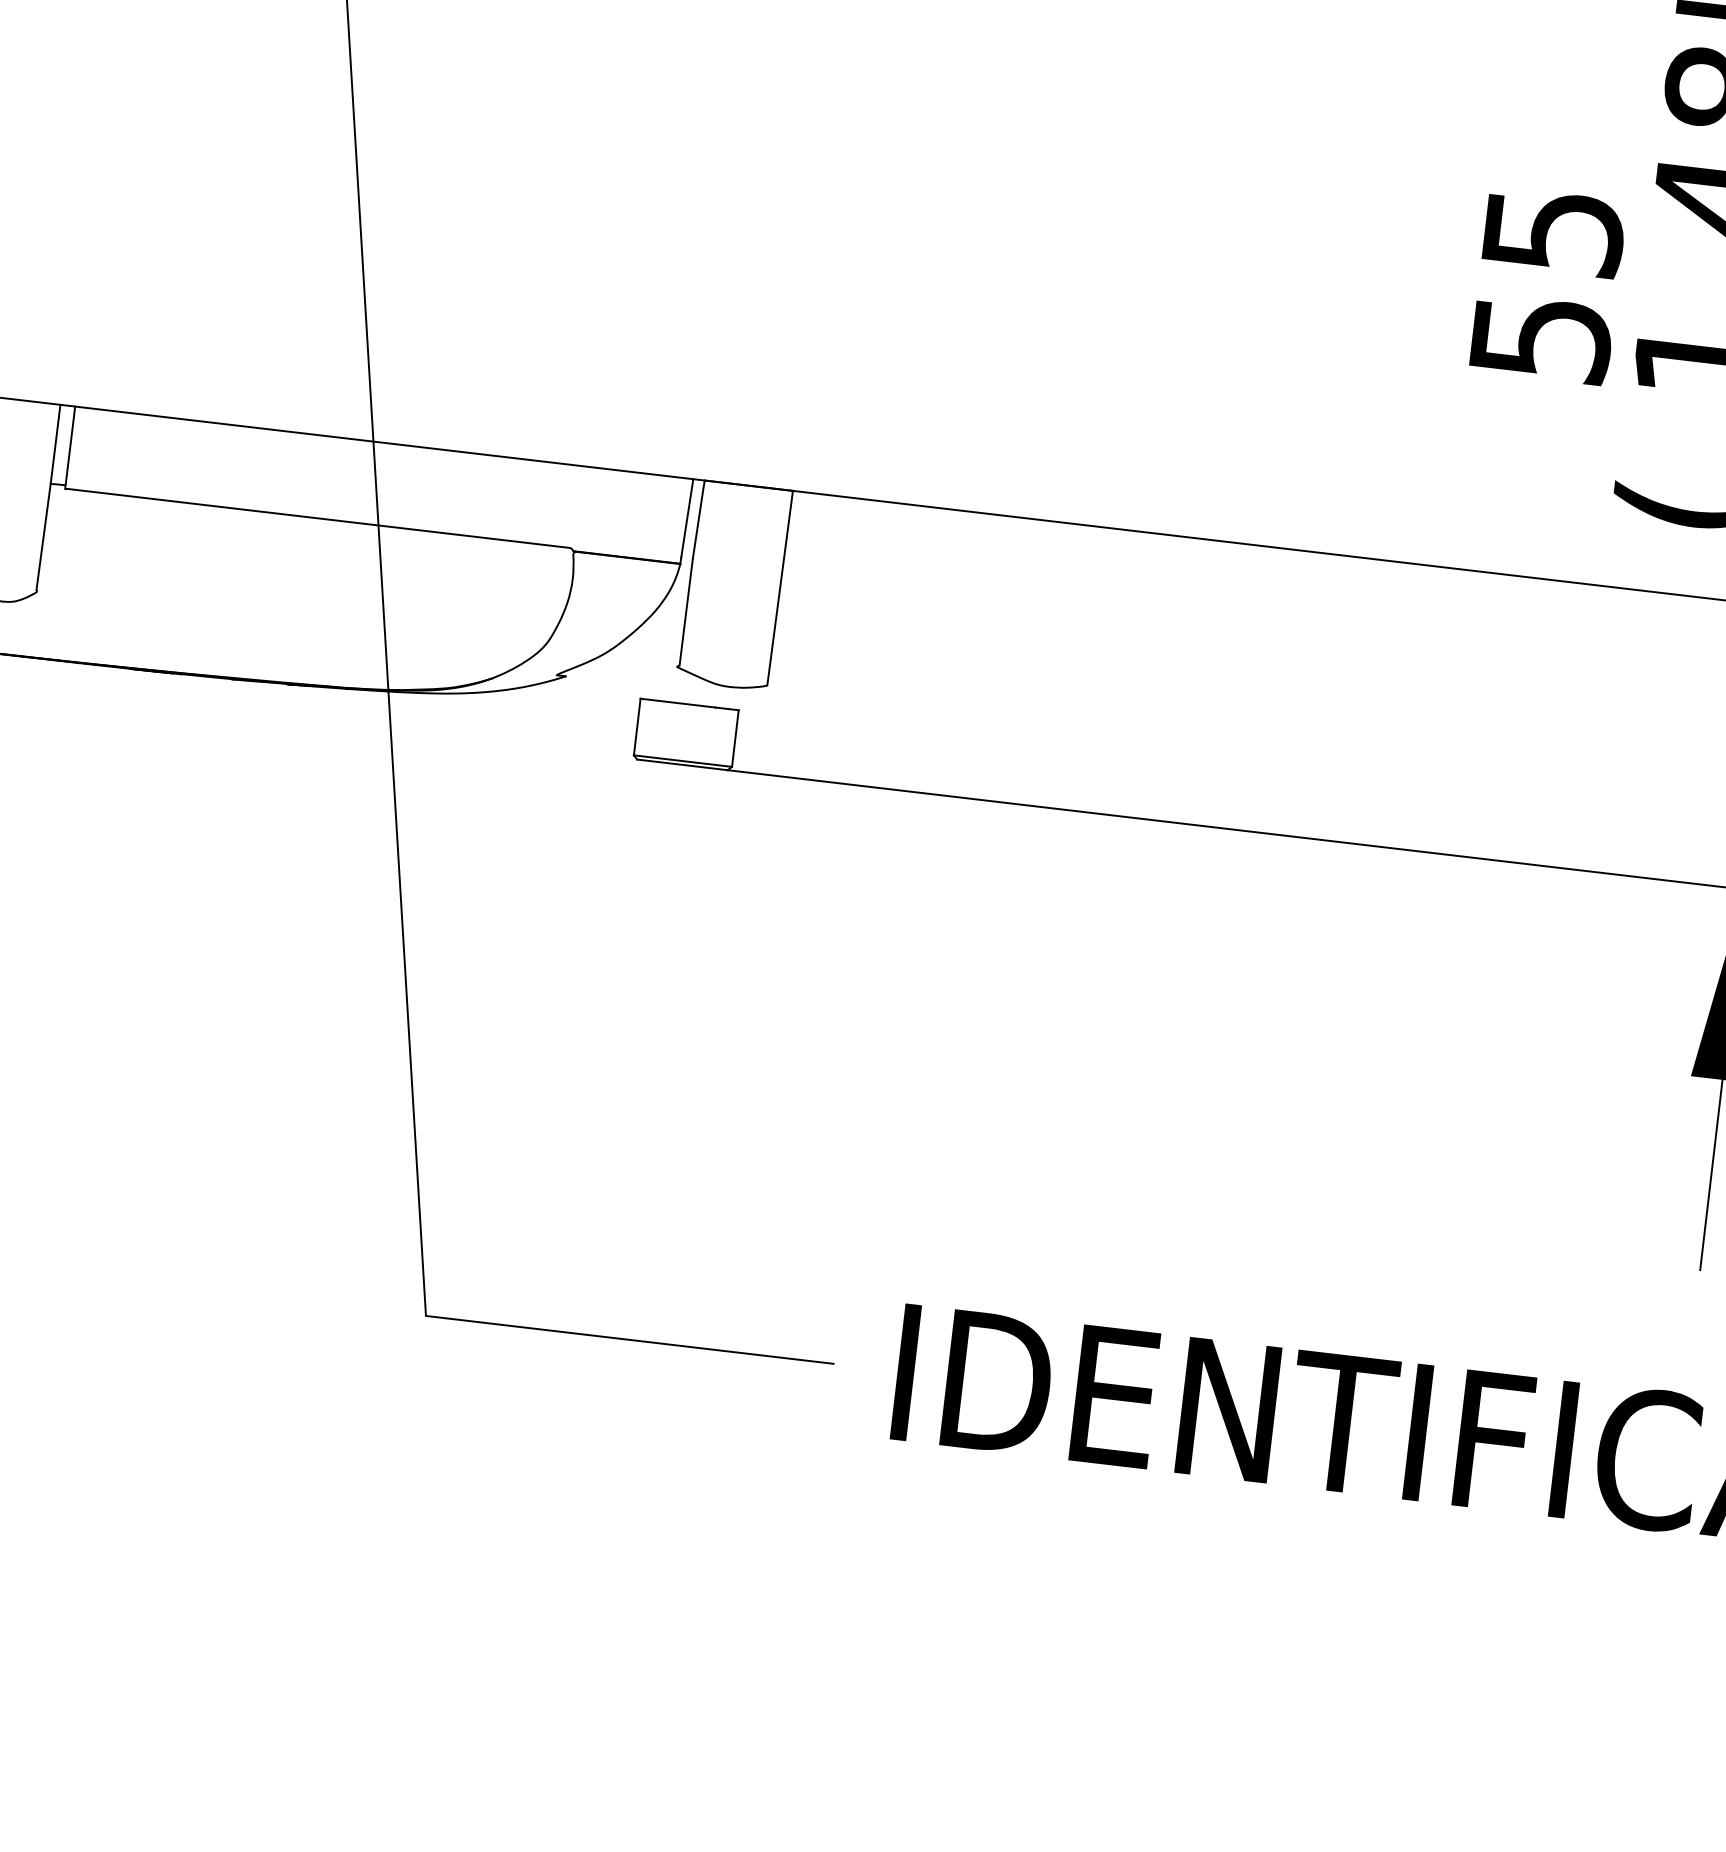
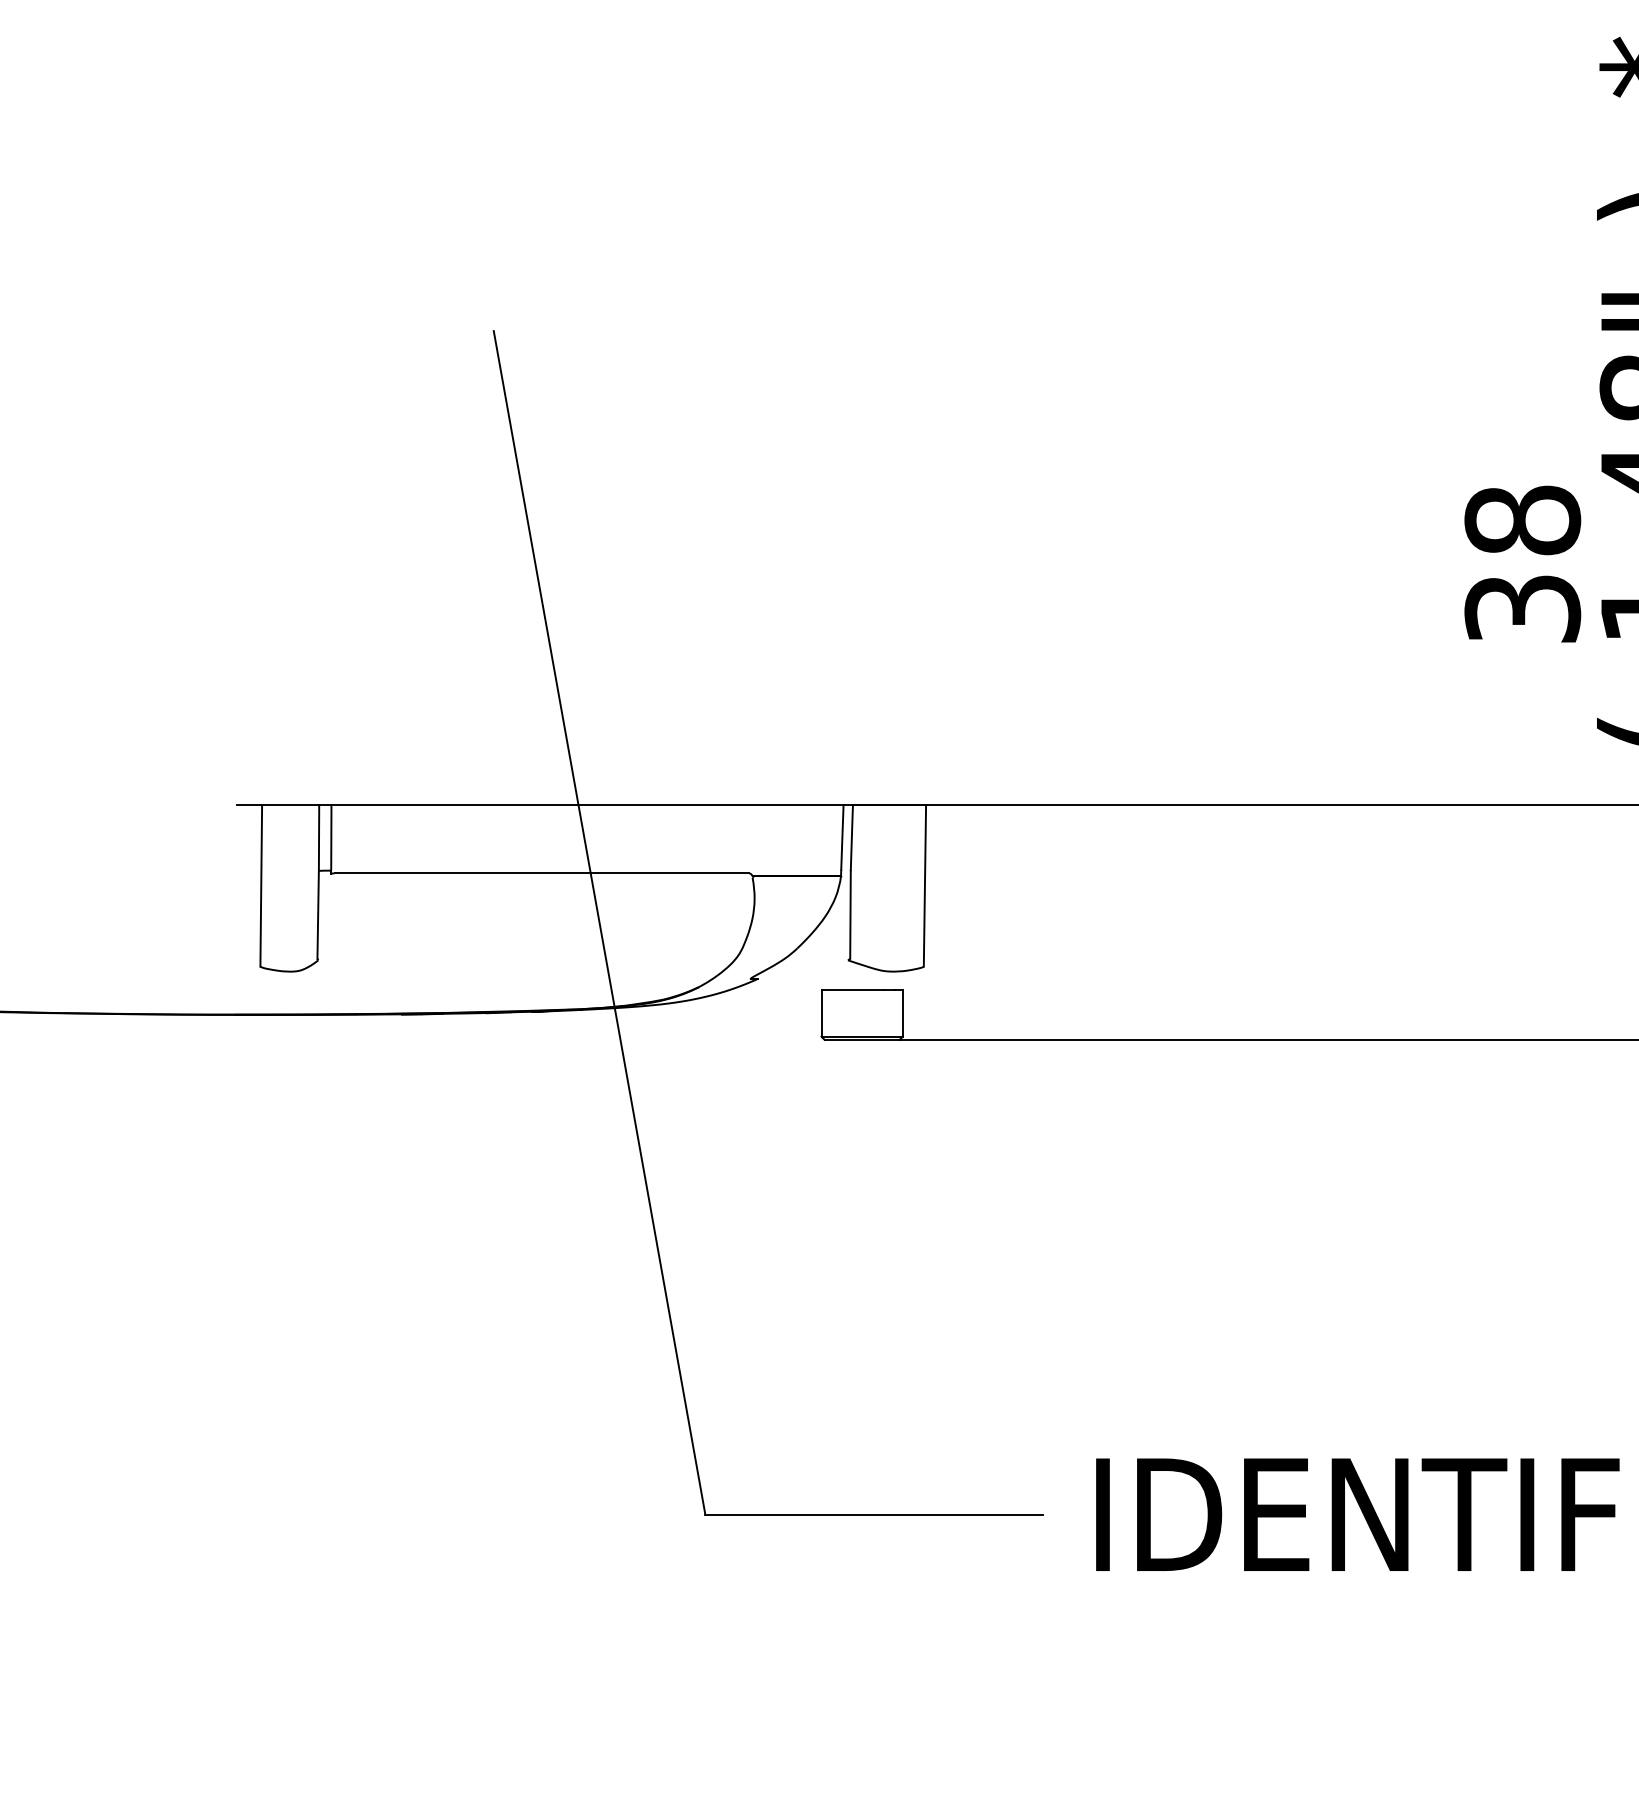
text: (1547, 283) -> (1522, 563), 55 -> 38

